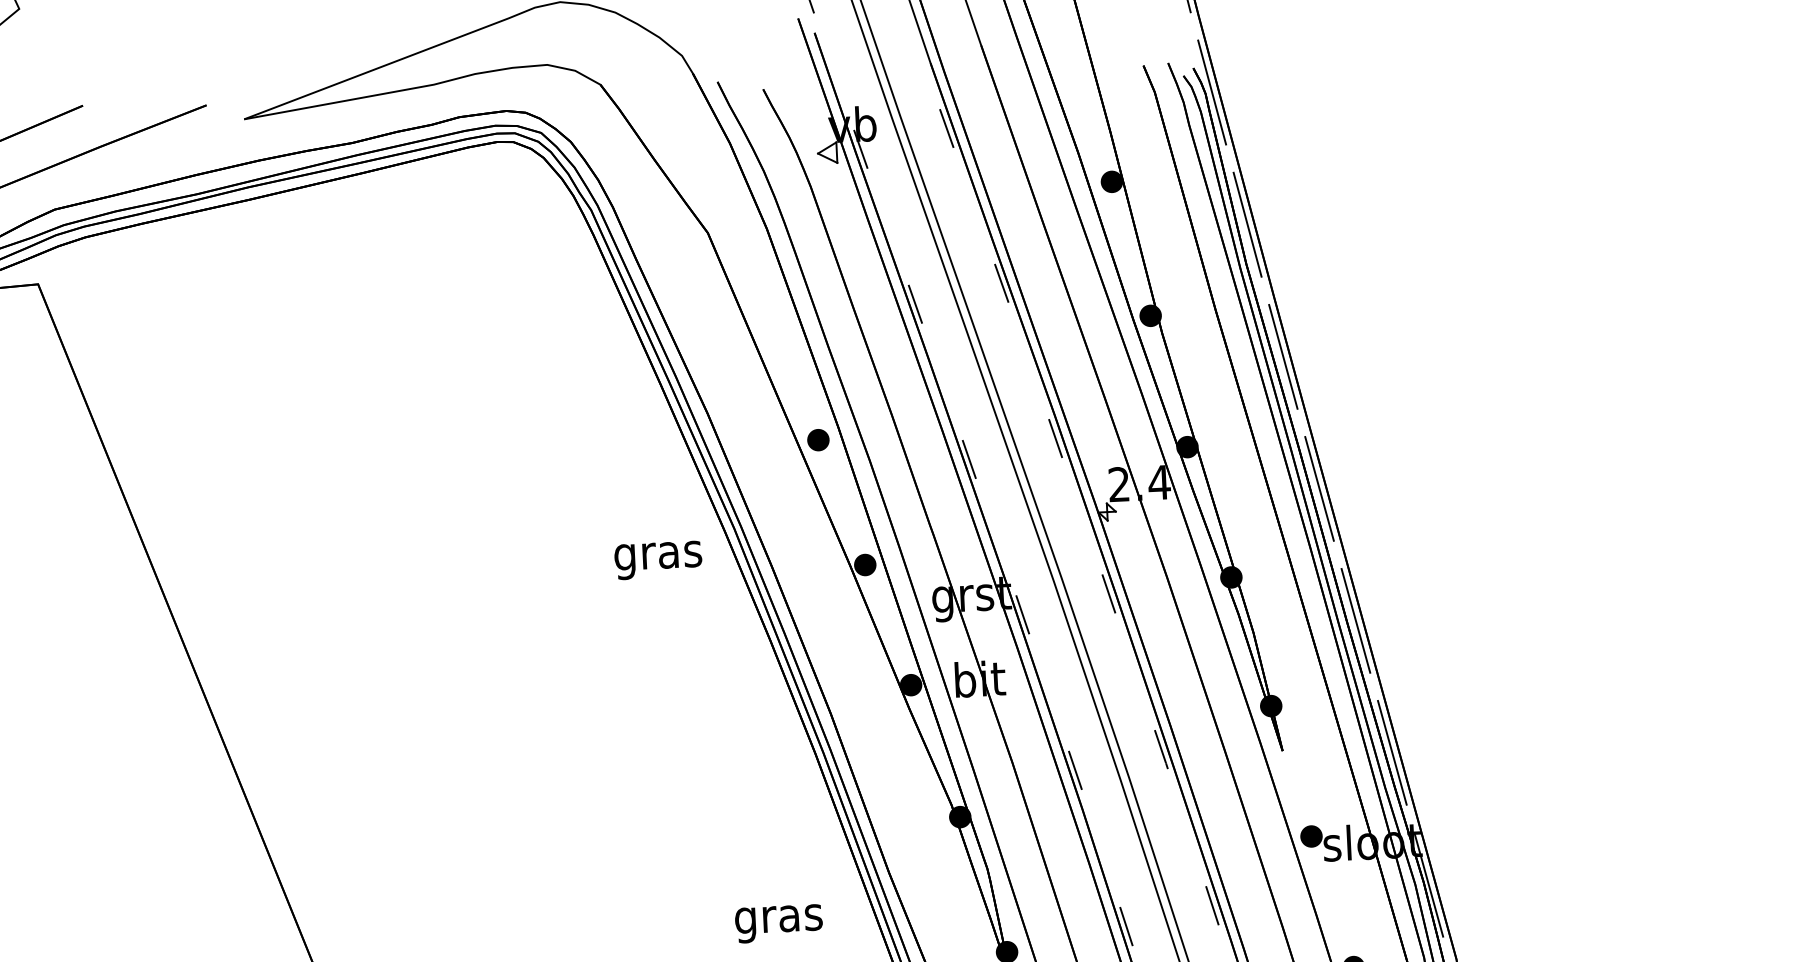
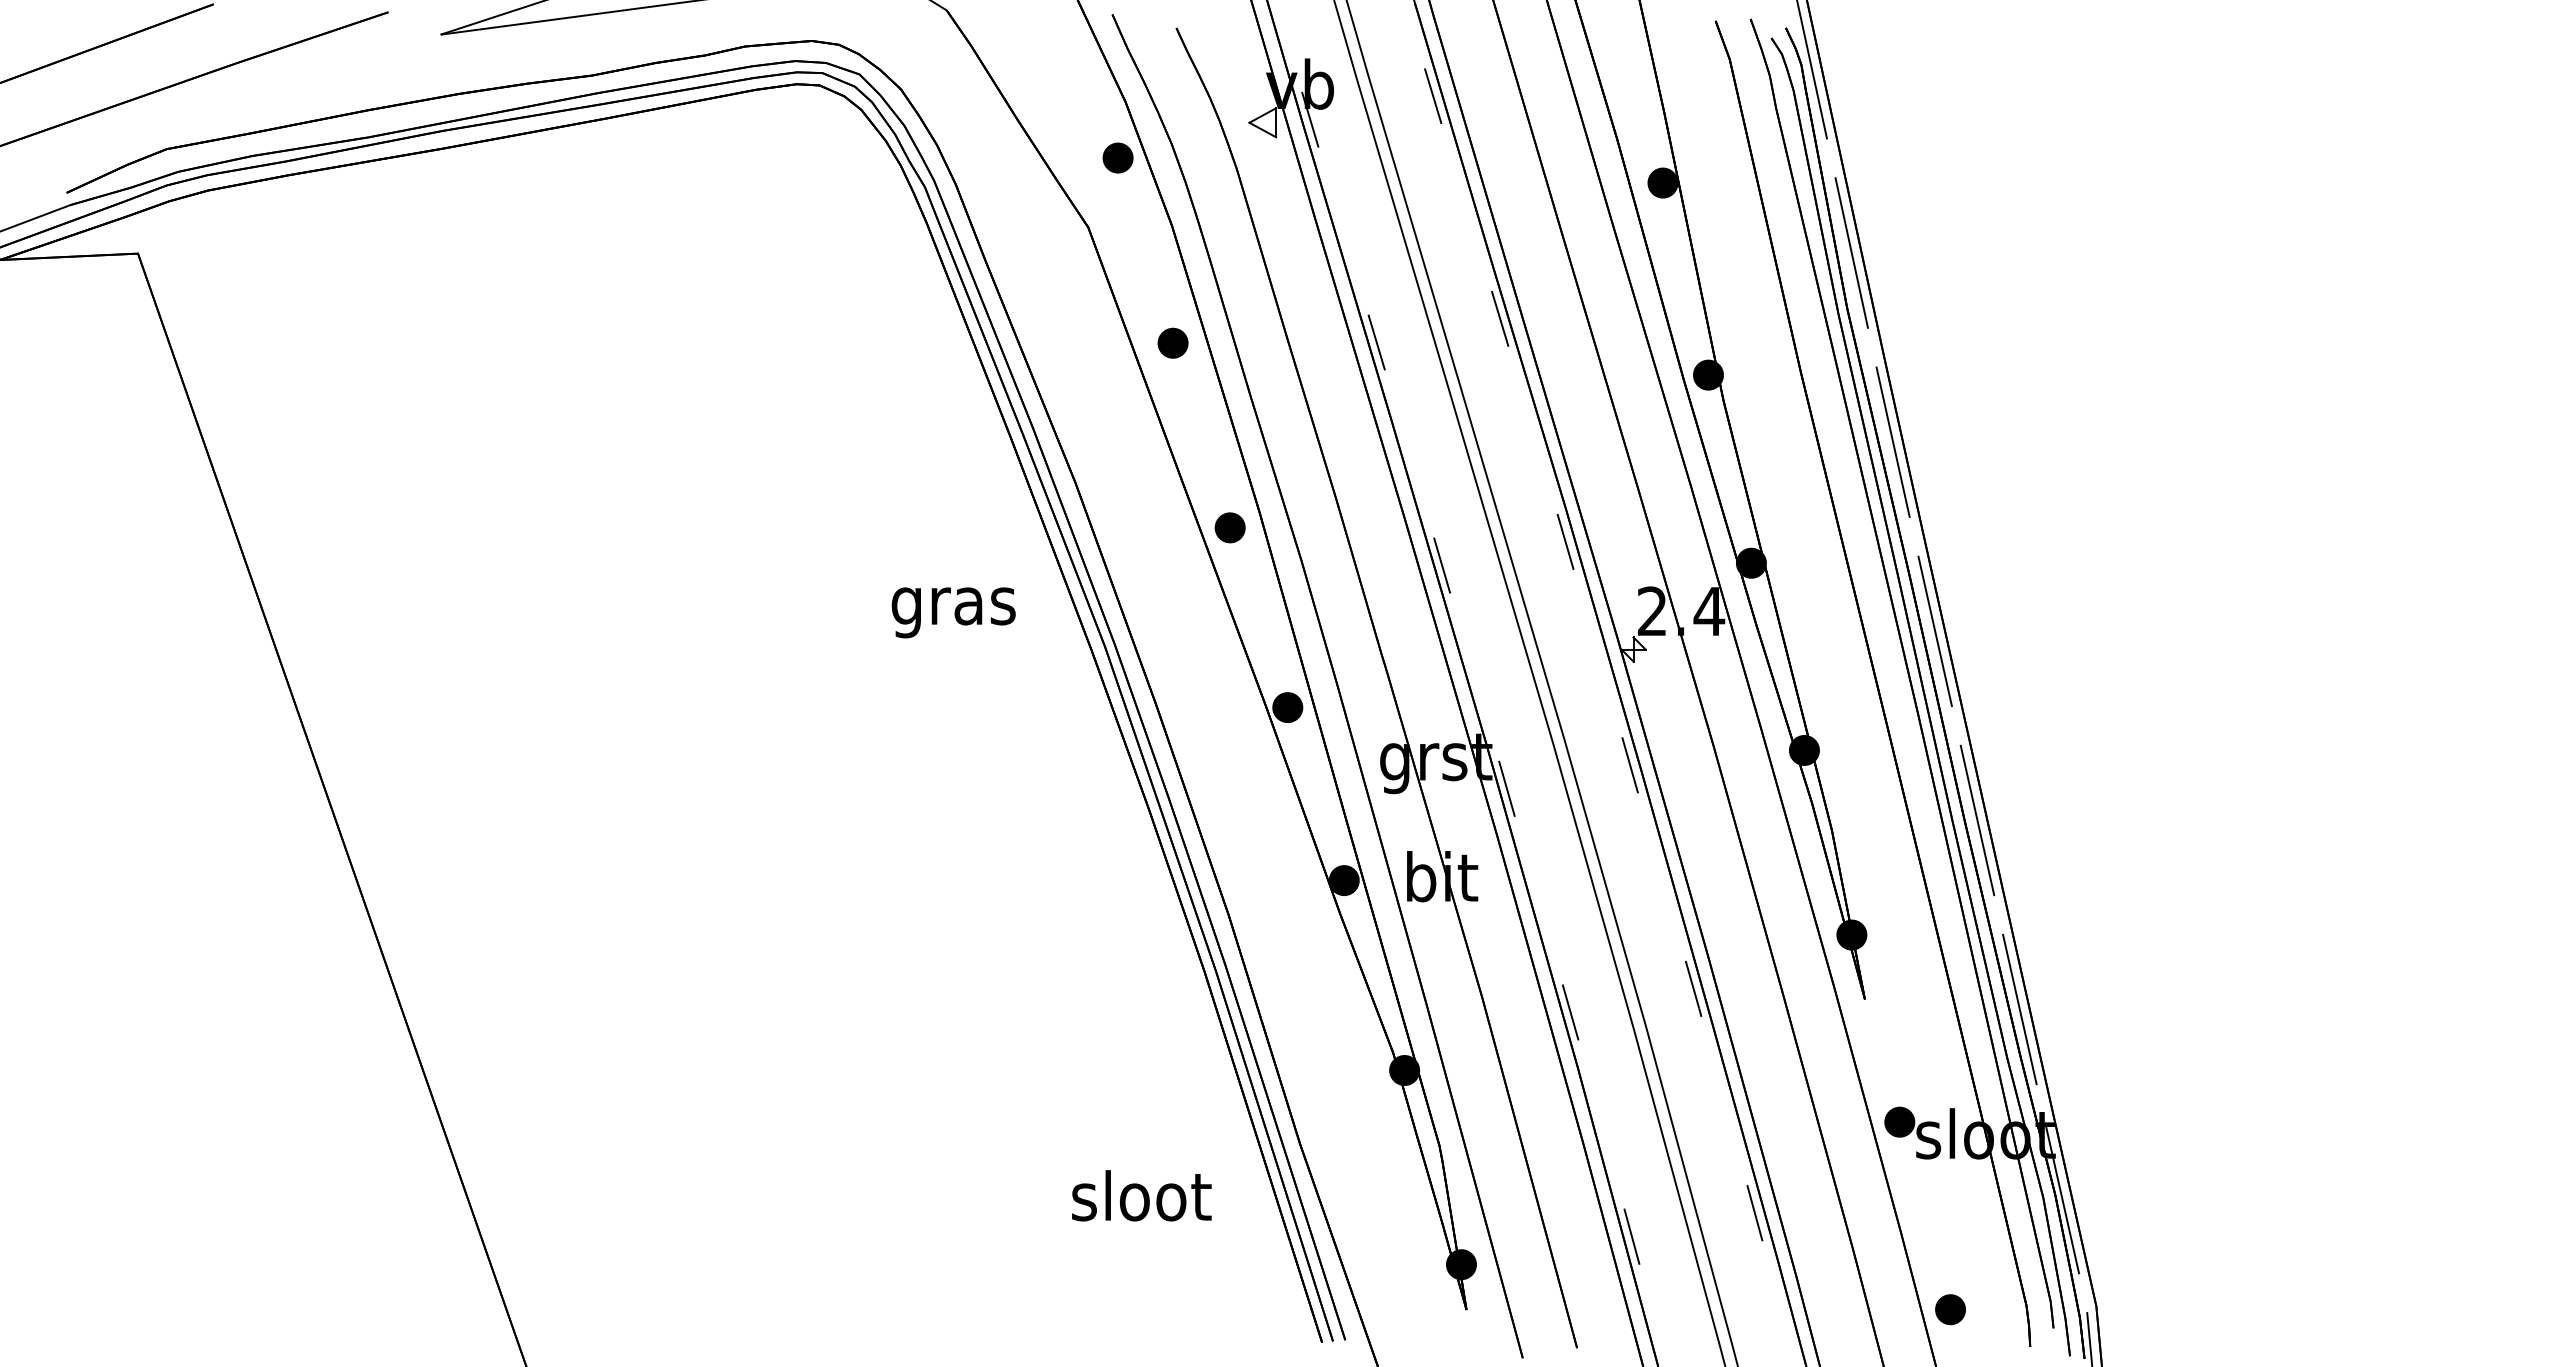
part: (726, 182) -> (1117, 157), added
part: (771, 311) -> (1172, 342), added
text: (658, 560) -> (953, 612), moved
text: (779, 919) -> (1141, 1202), gras -> sloot

